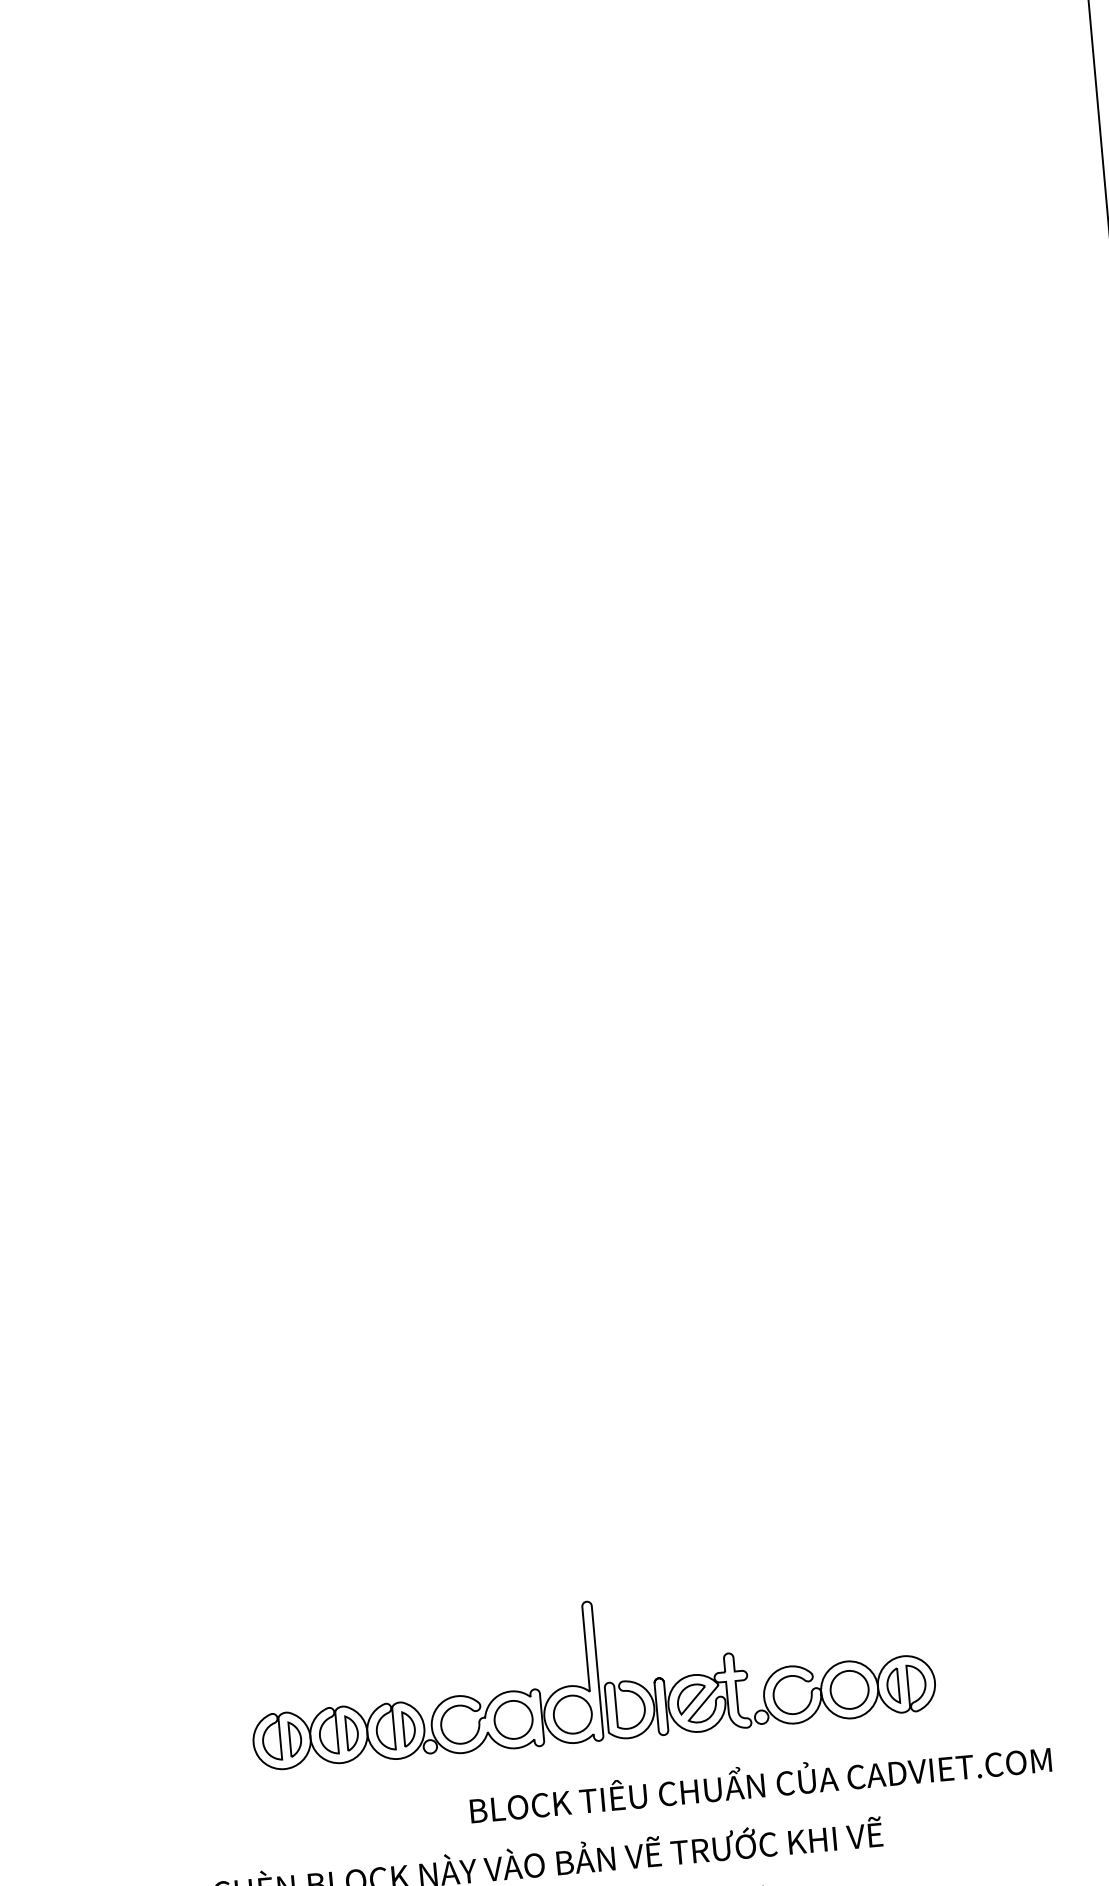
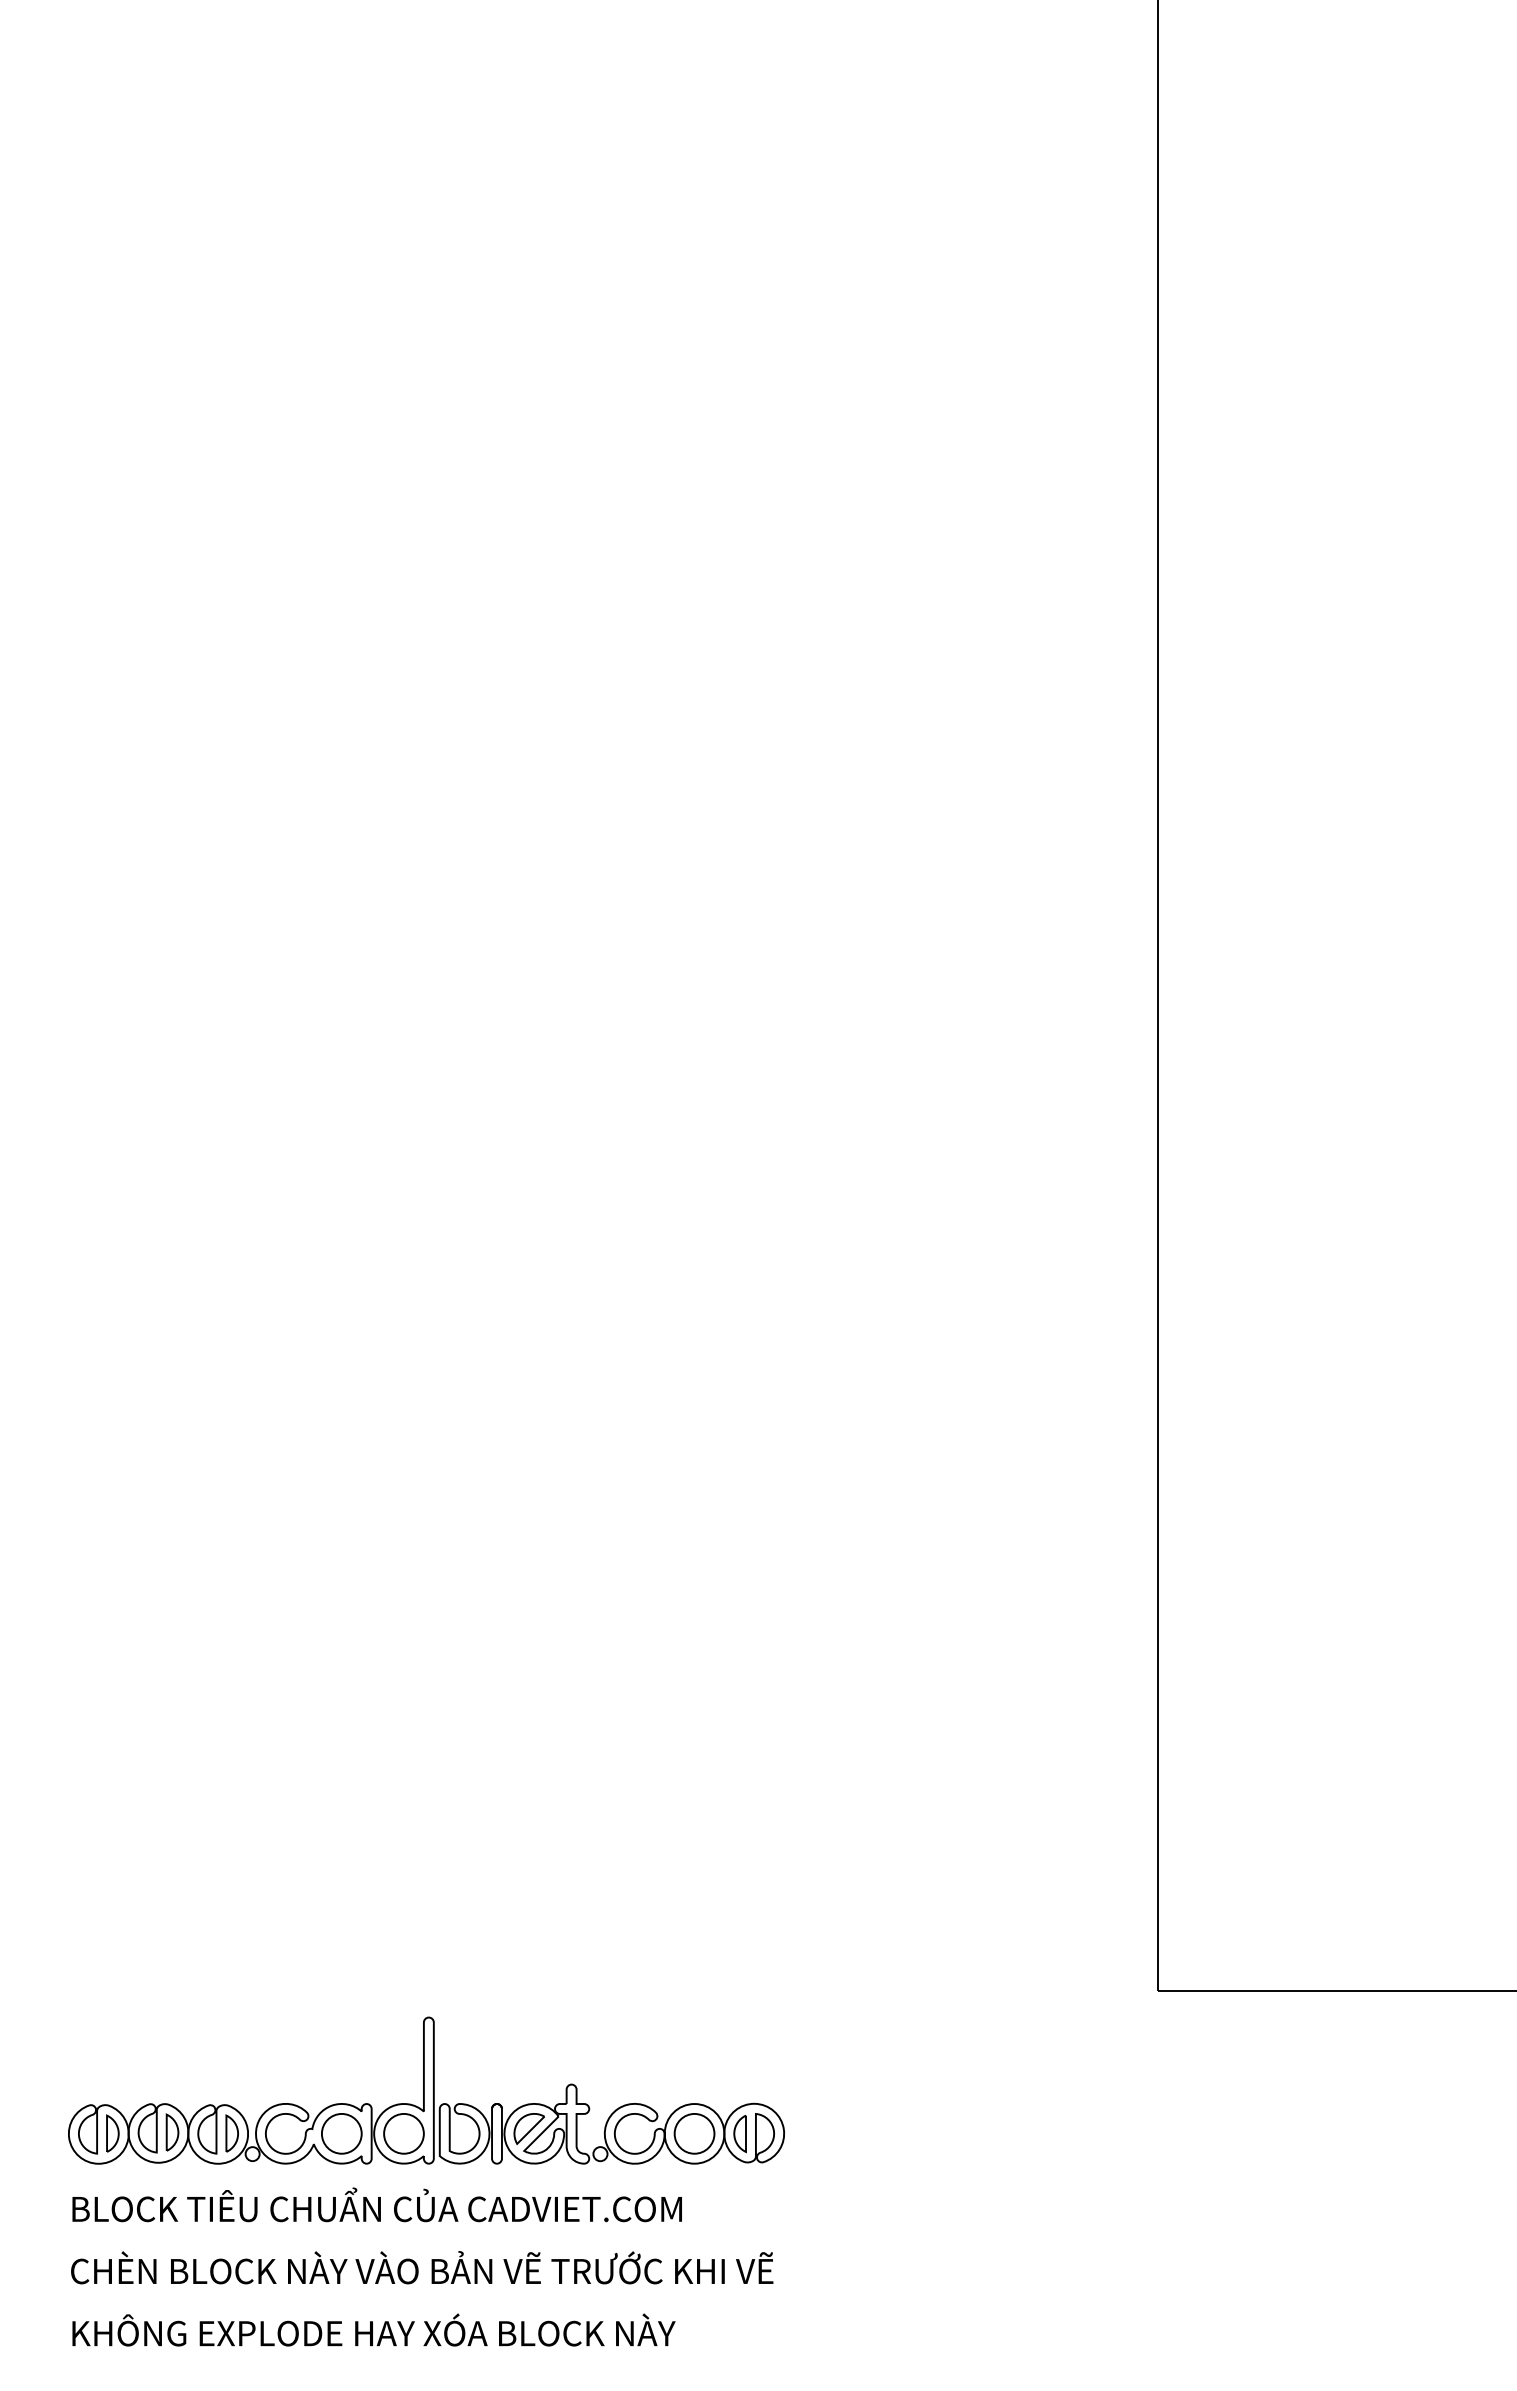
part: (590, 1671) -> (426, 2090), moved
text: (759, 1781) -> (376, 2204), moved

